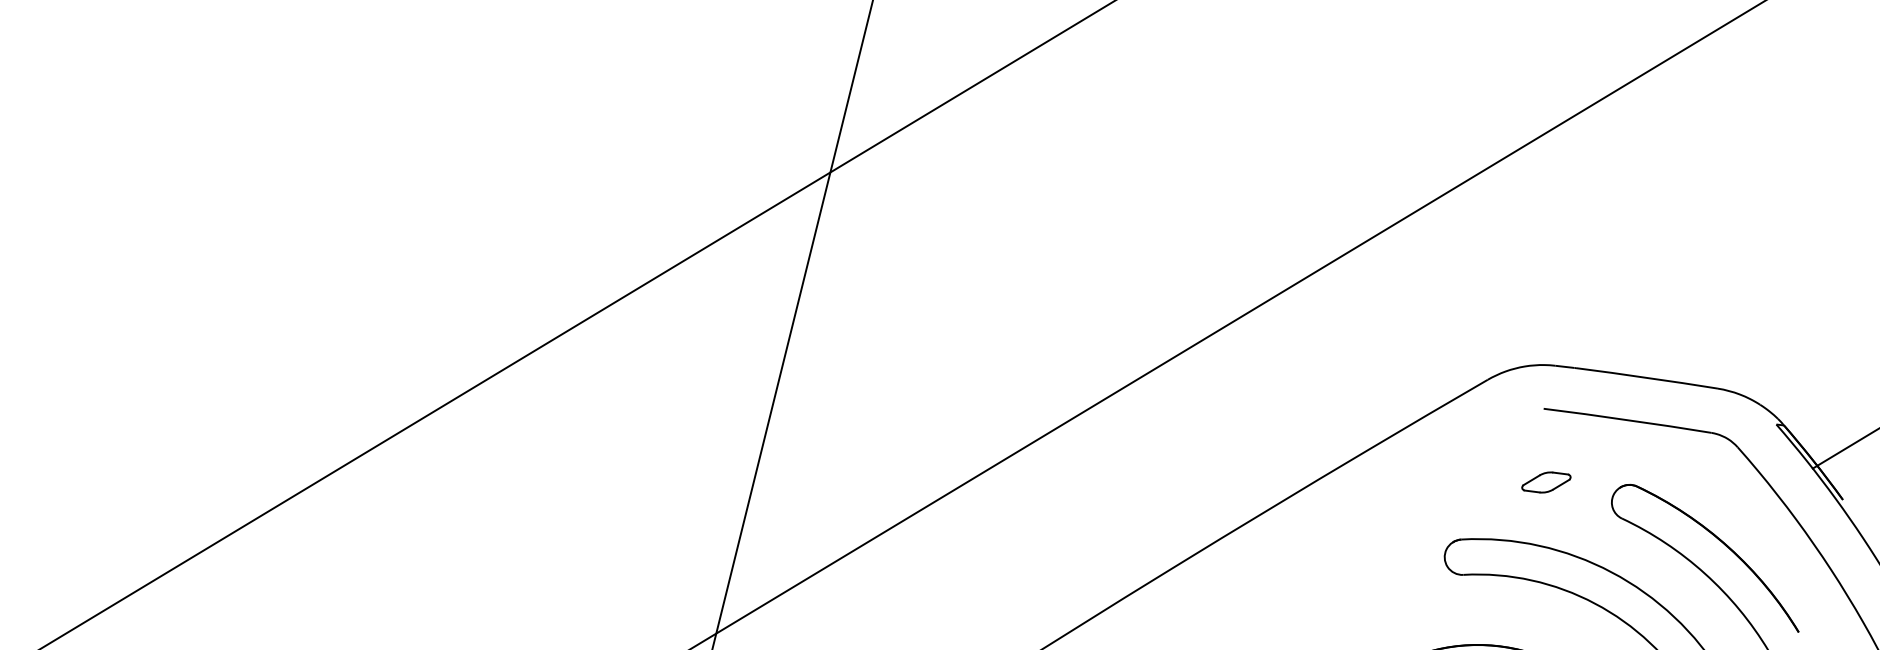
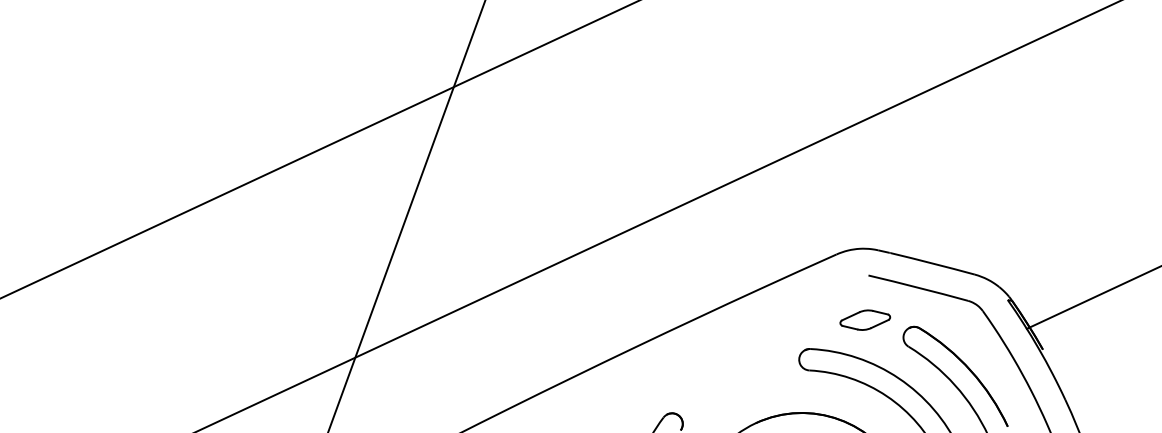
part: (1546, 481) -> (865, 319), size x1.67

